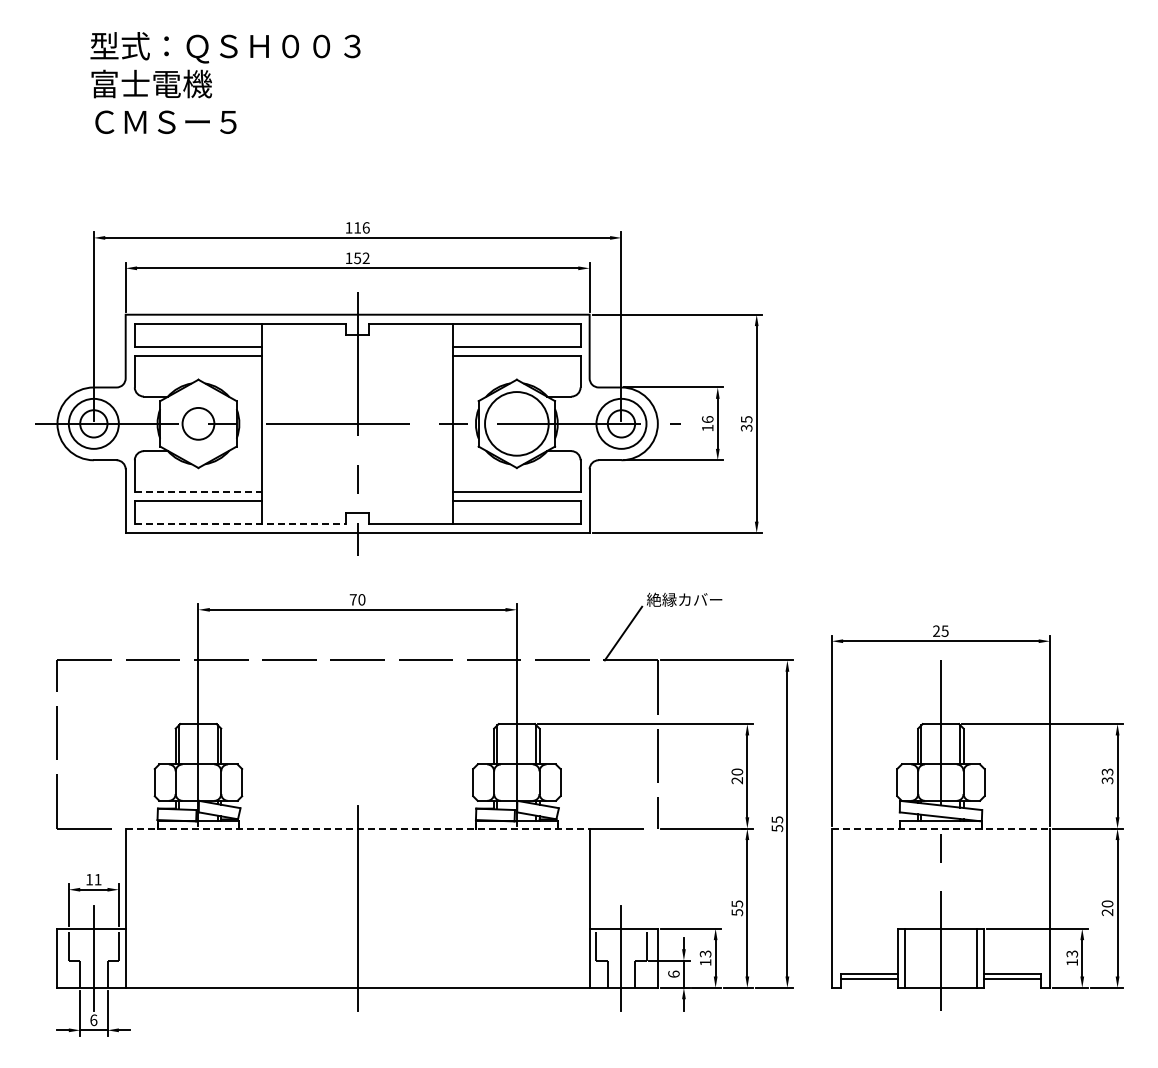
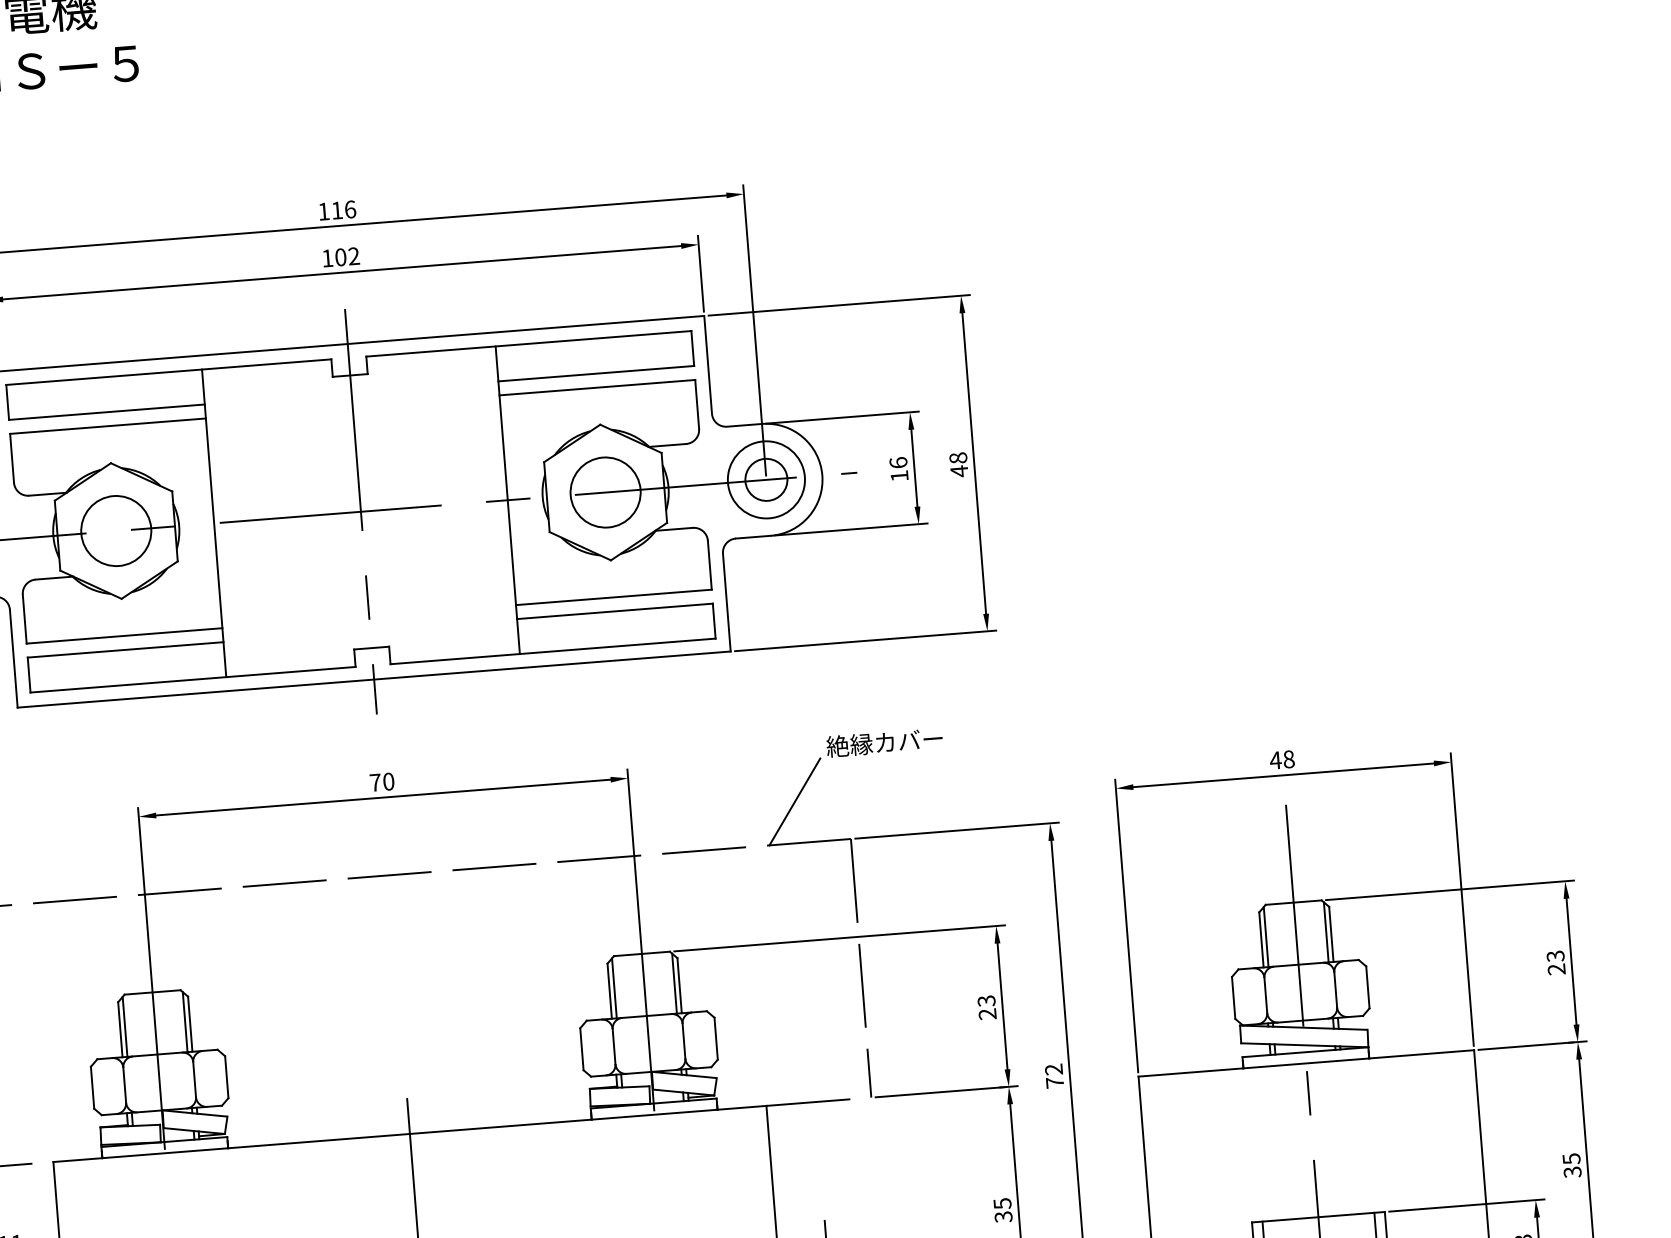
text: (357, 258) -> (340, 257), 152 -> 102
circle: (198, 423) -> (116, 530), size x1.43
circle: (516, 423) -> (605, 492), size x0.71
text: (746, 424) -> (958, 465), 35 -> 48
line: (198, 492) -> (124, 636), dashed -> solid
line: (240, 523) -> (192, 679), dashed -> solid
text: (940, 630) -> (1281, 758), 25 -> 48
text: (737, 771) -> (986, 1000), 20 -> 23
text: (1107, 780) -> (1556, 969), 33 -> 23
text: (777, 824) -> (1054, 1076), 55 -> 72
line: (357, 828) -> (409, 1133), dashed -> solid
line: (941, 828) -> (1307, 1063), dashed -> solid
text: (1107, 908) -> (1572, 1165), 20 -> 35
text: (736, 912) -> (1002, 1216), 55 -> 35

